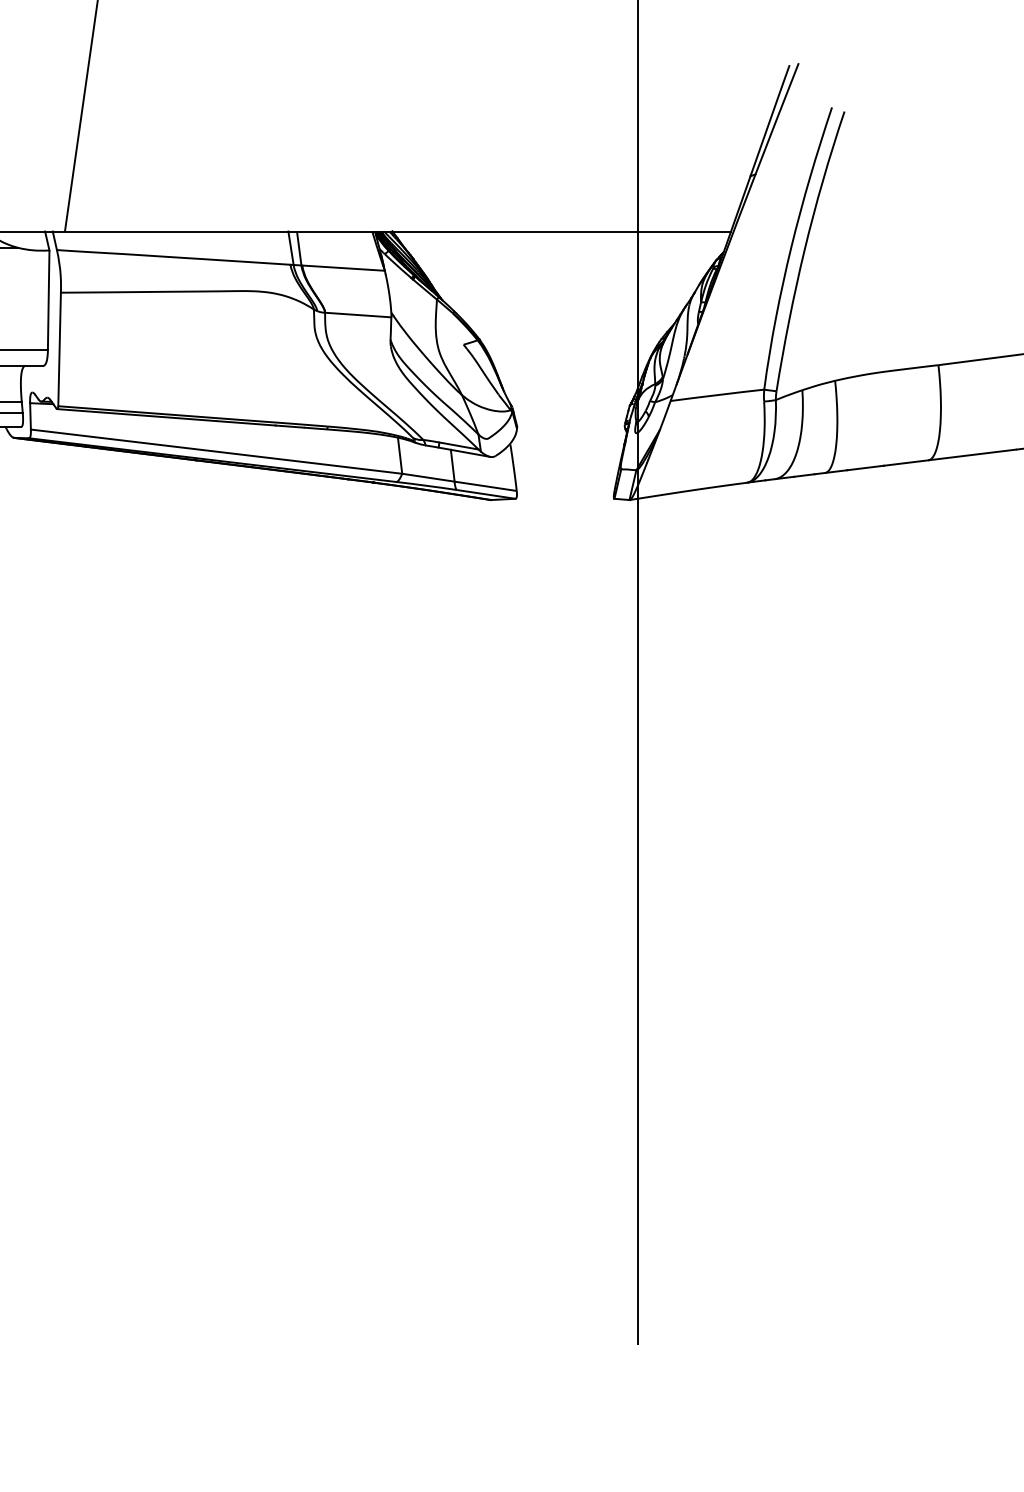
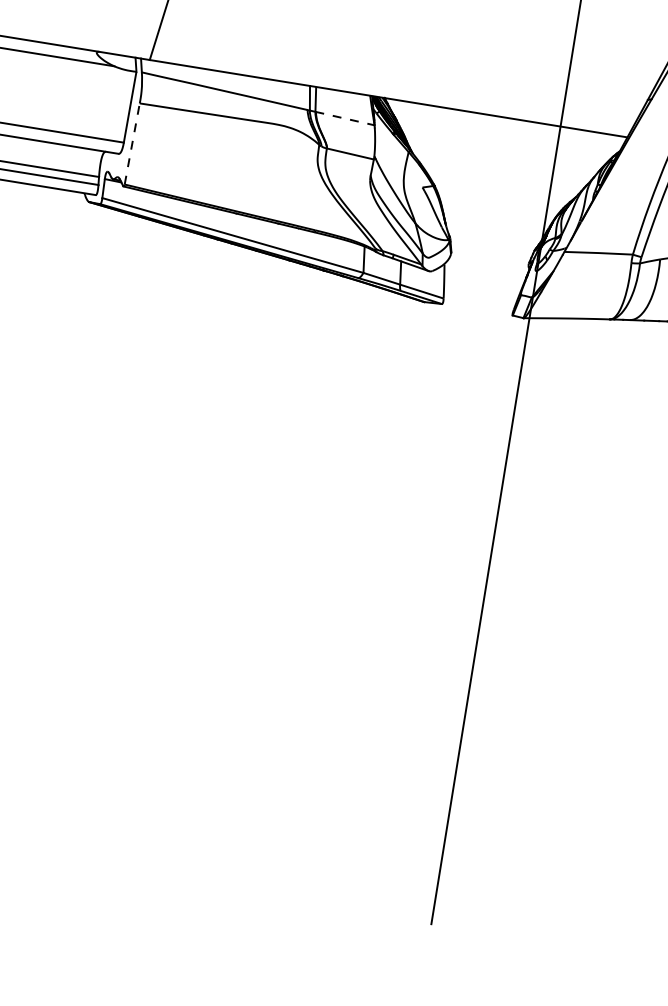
line: (343, 268) -> (345, 118), solid -> dashed
line: (59, 349) -> (132, 143), solid -> dashed

